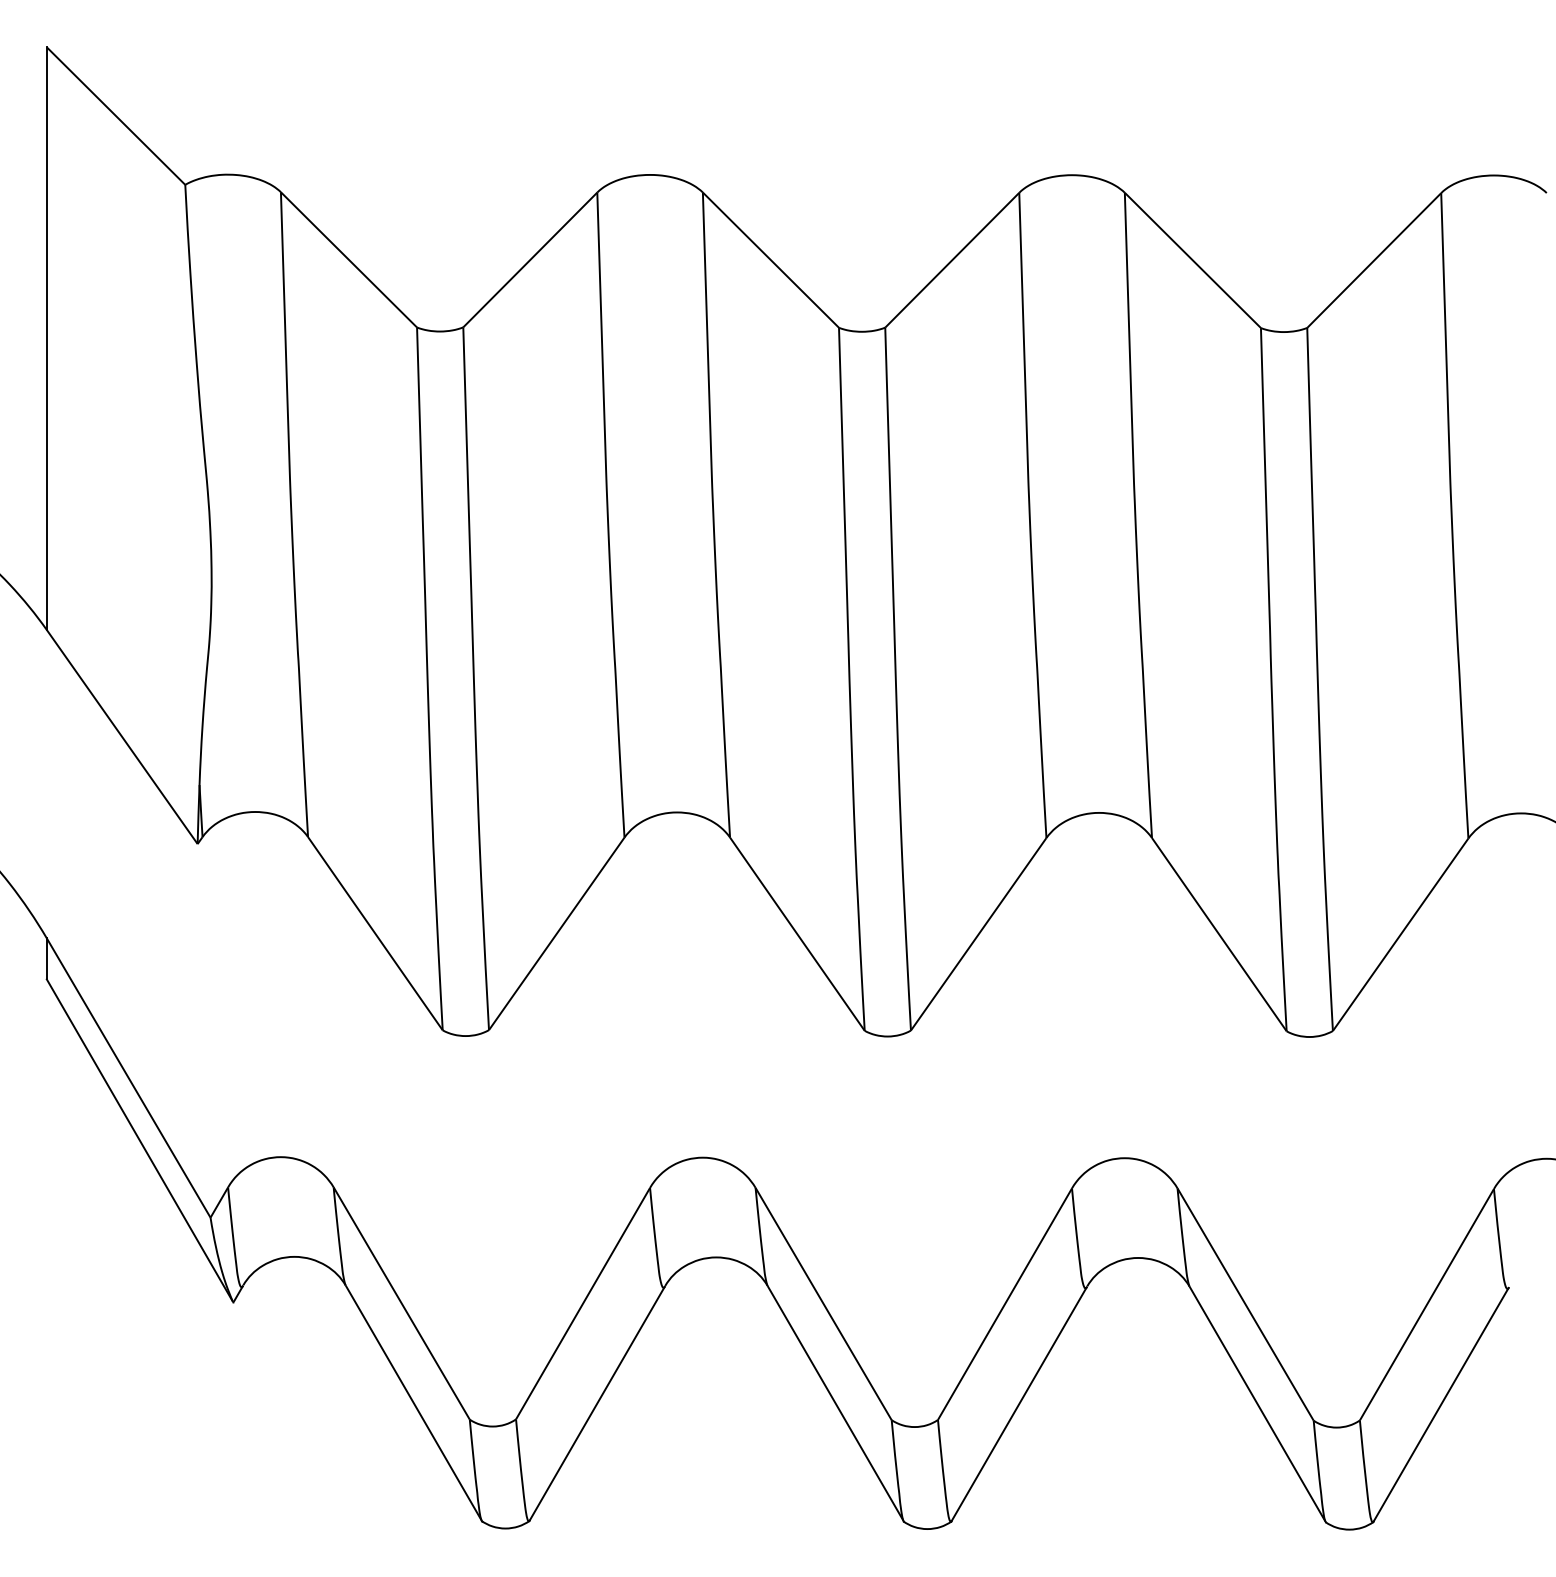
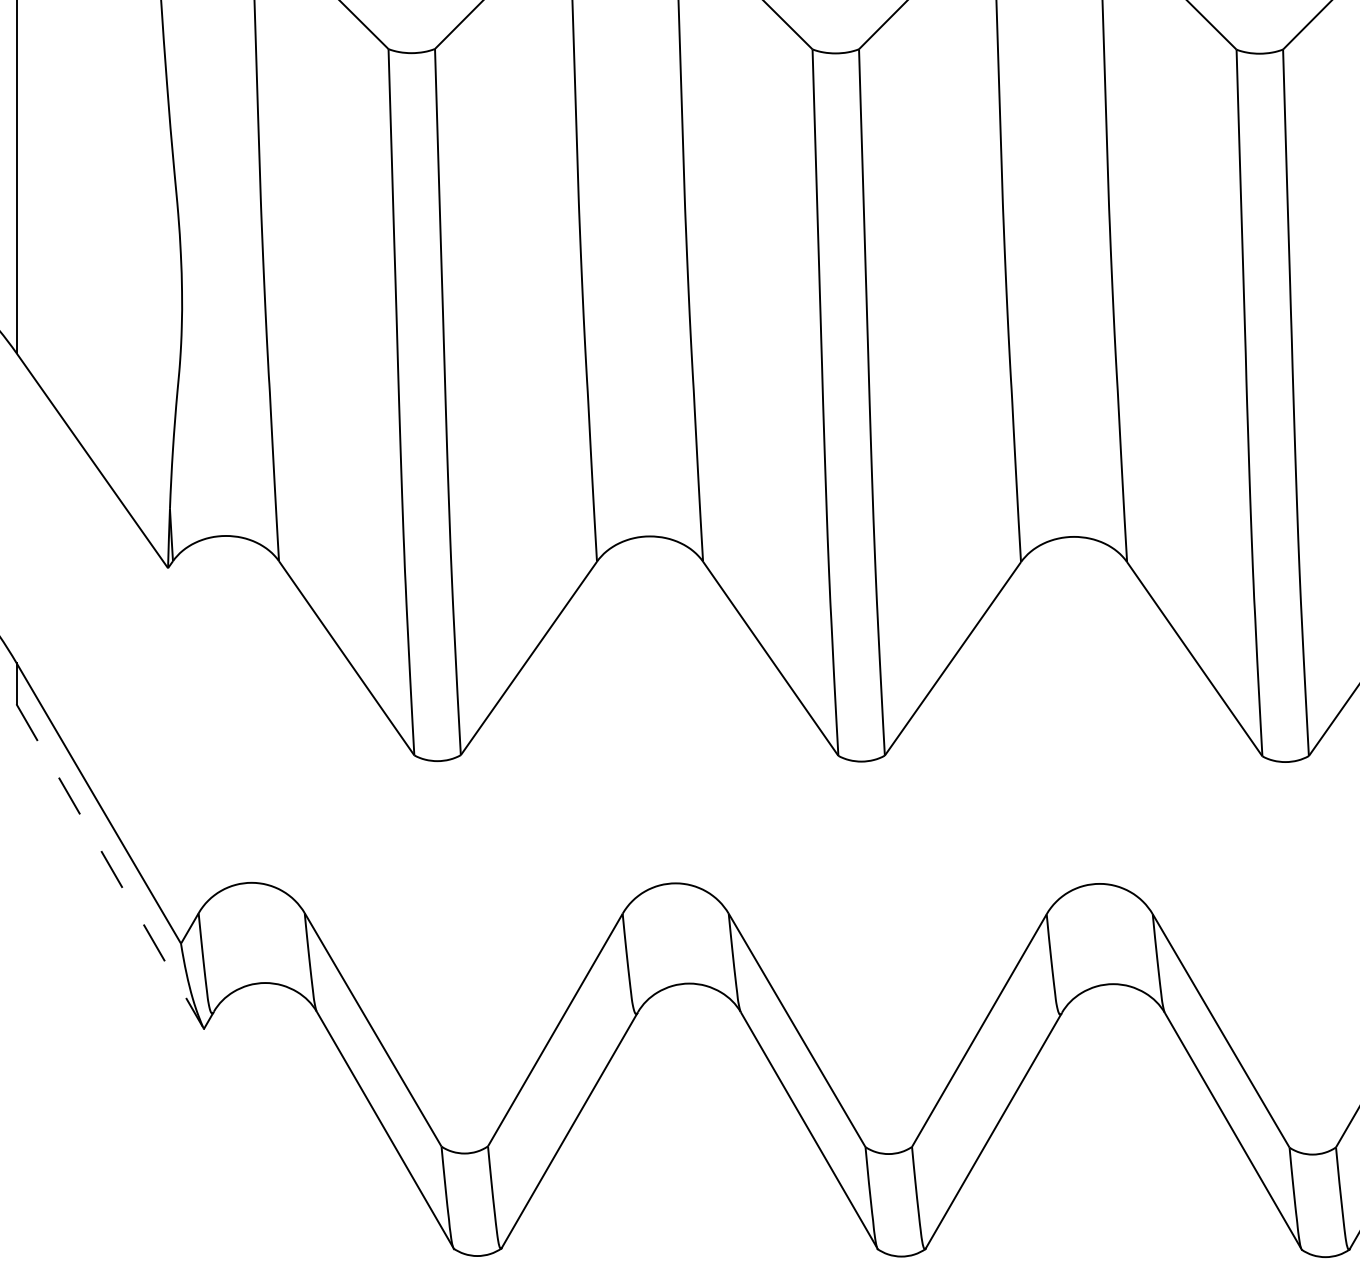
line: (139, 1140) -> (109, 866), solid -> dashed

